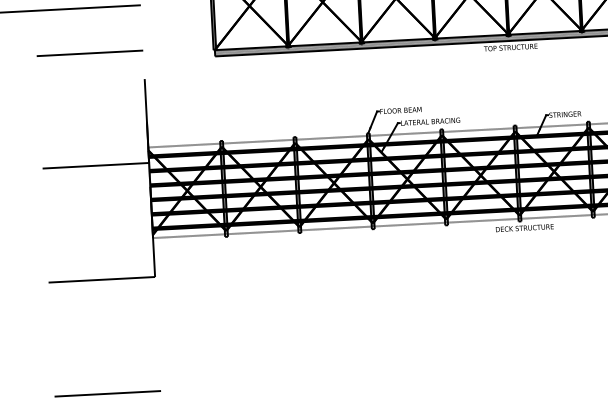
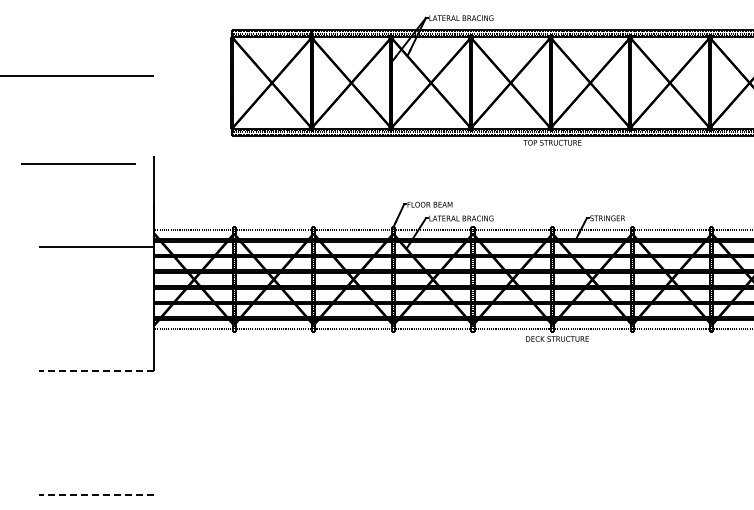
line: (89, 52) -> (78, 163), moved
line: (101, 279) -> (96, 370), solid -> dashed
line: (107, 393) -> (96, 494), solid -> dashed

